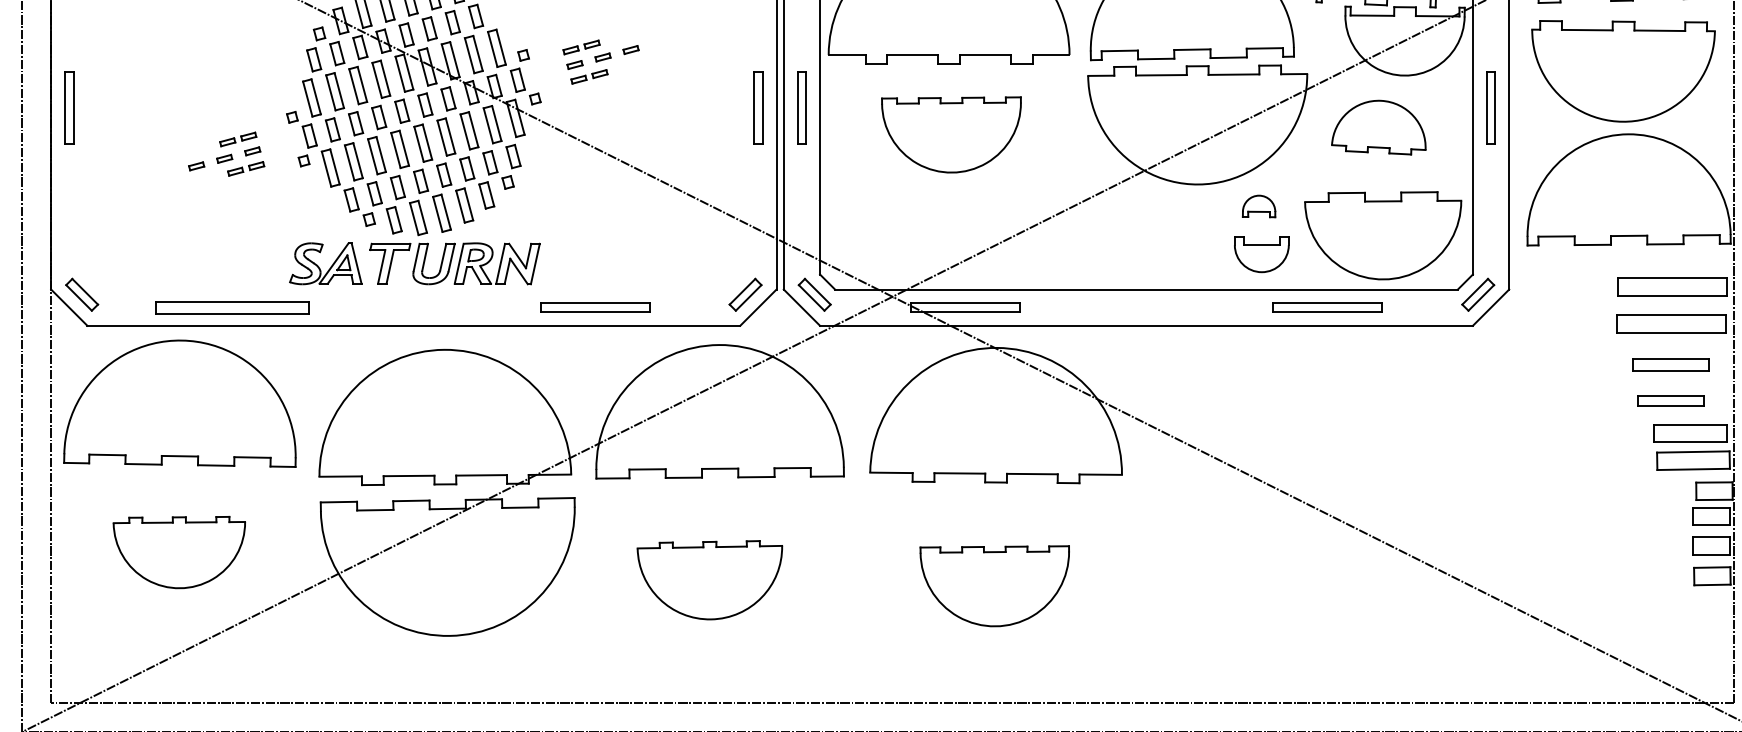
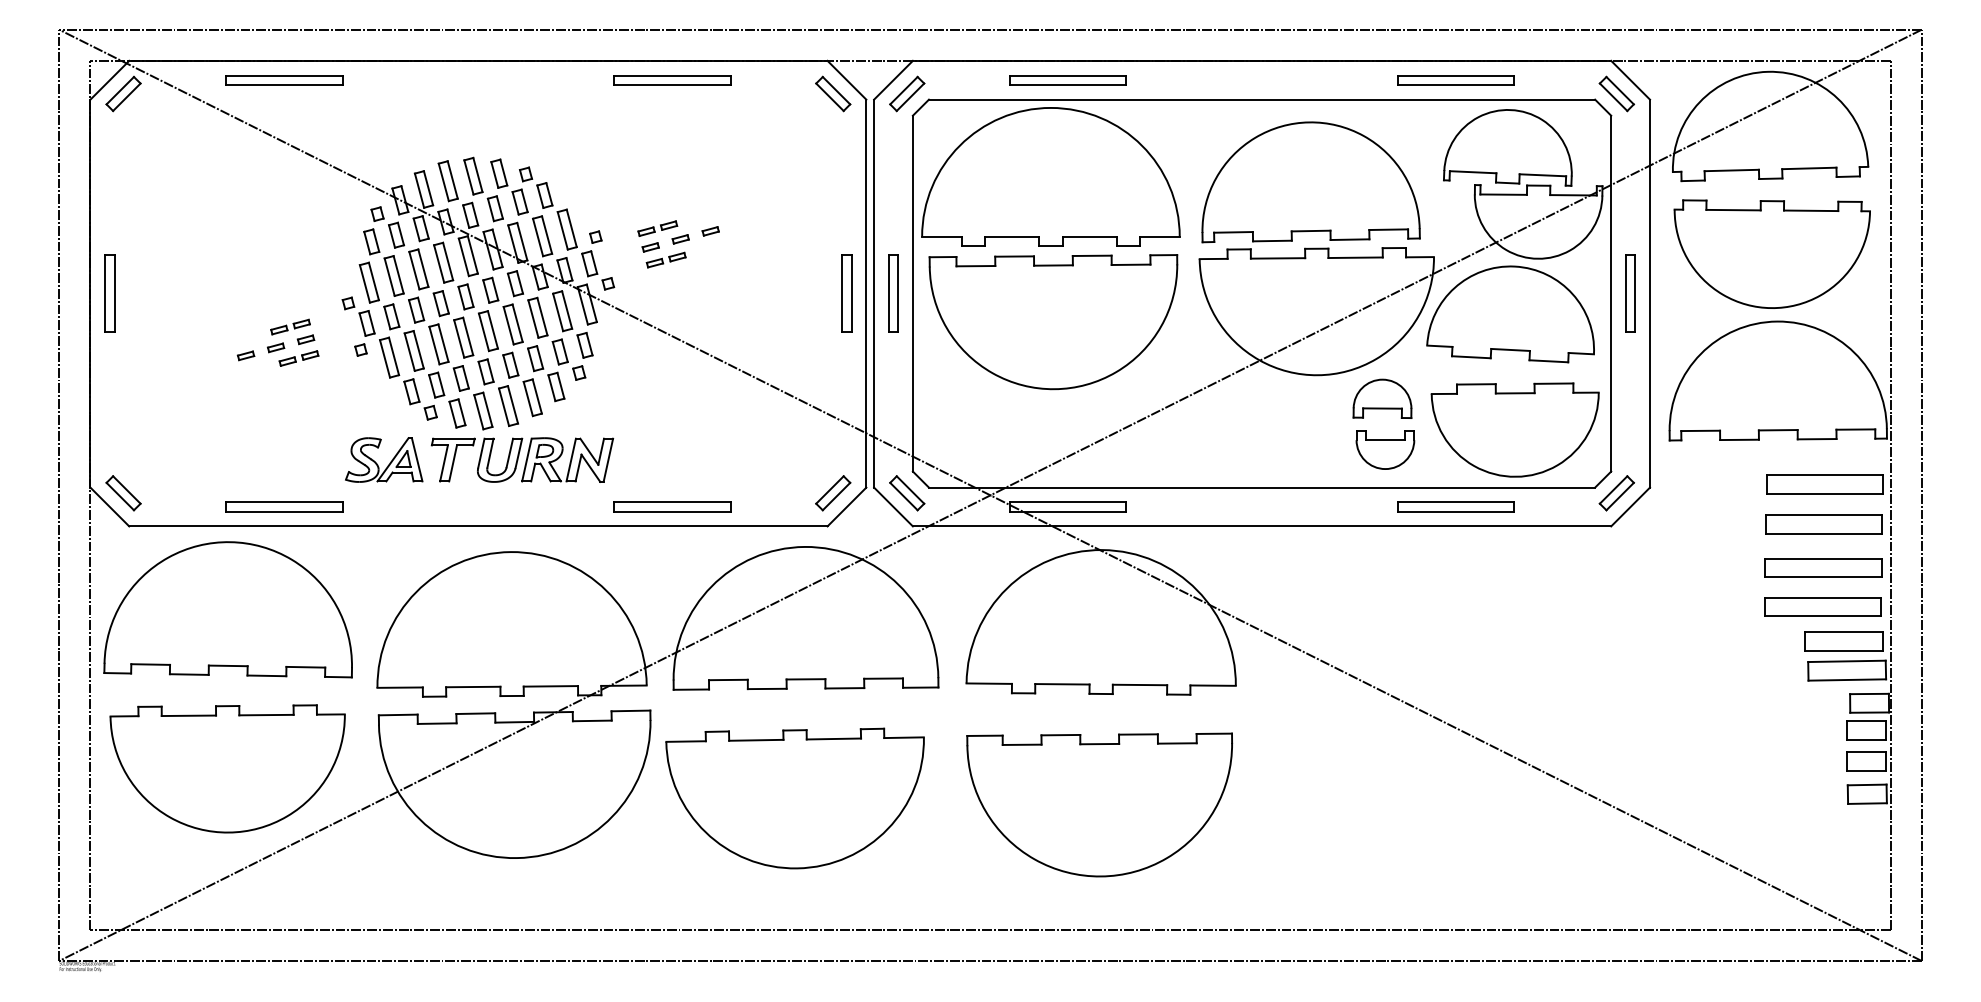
part: (1378, 127) -> (1510, 314), size x1.67
part: (951, 135) -> (1053, 322), size x1.67
part: (1259, 206) -> (1382, 398), size x1.67
part: (232, 307) -> (284, 506), size x0.71
part: (1671, 364) -> (1823, 567), size x1.43
part: (1670, 400) -> (1822, 606), size x1.67
part: (179, 552) -> (227, 768), size x1.67
part: (709, 580) -> (794, 798), size x1.67
part: (994, 585) -> (1099, 804), size x1.67

